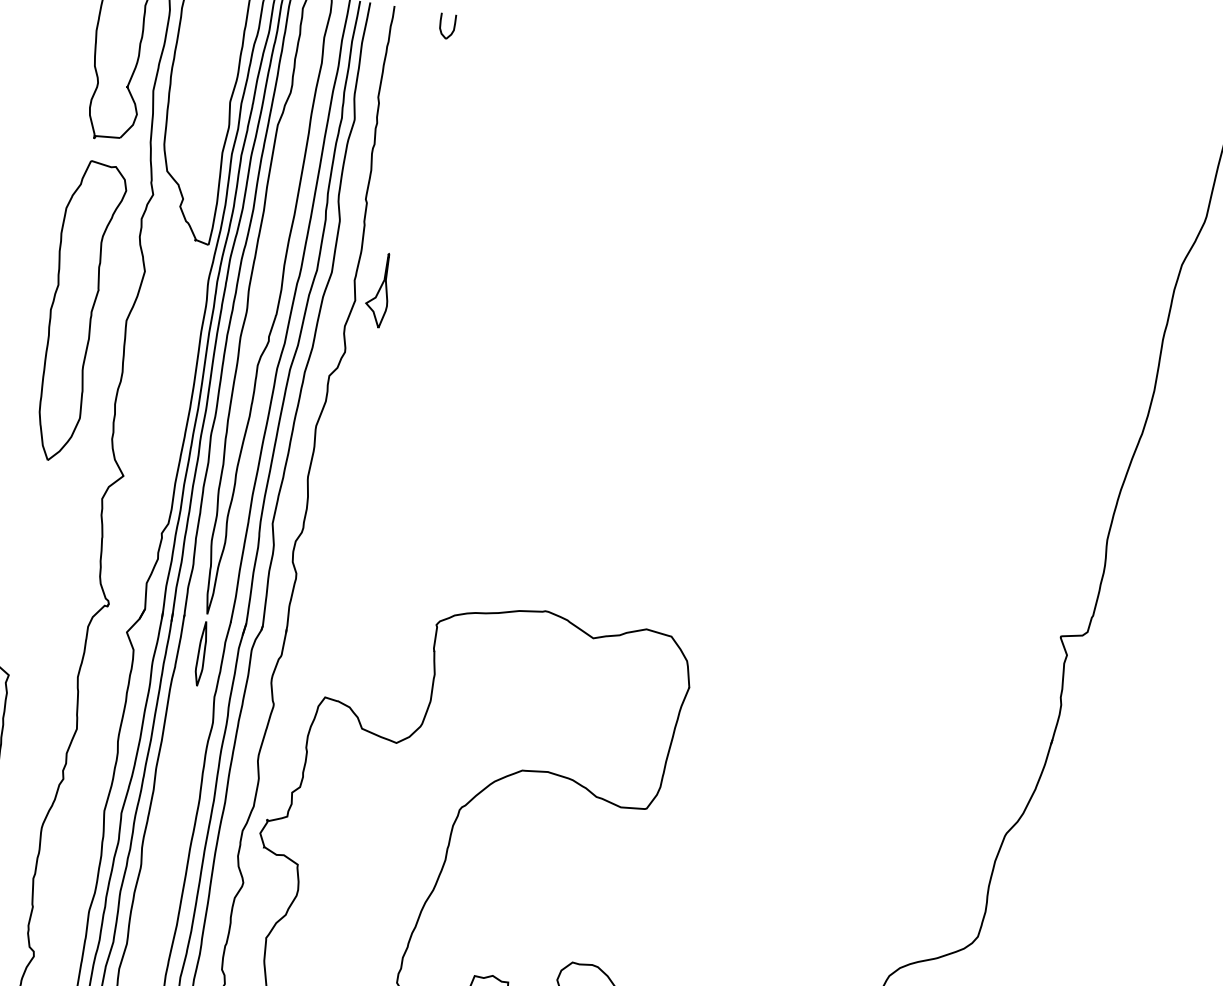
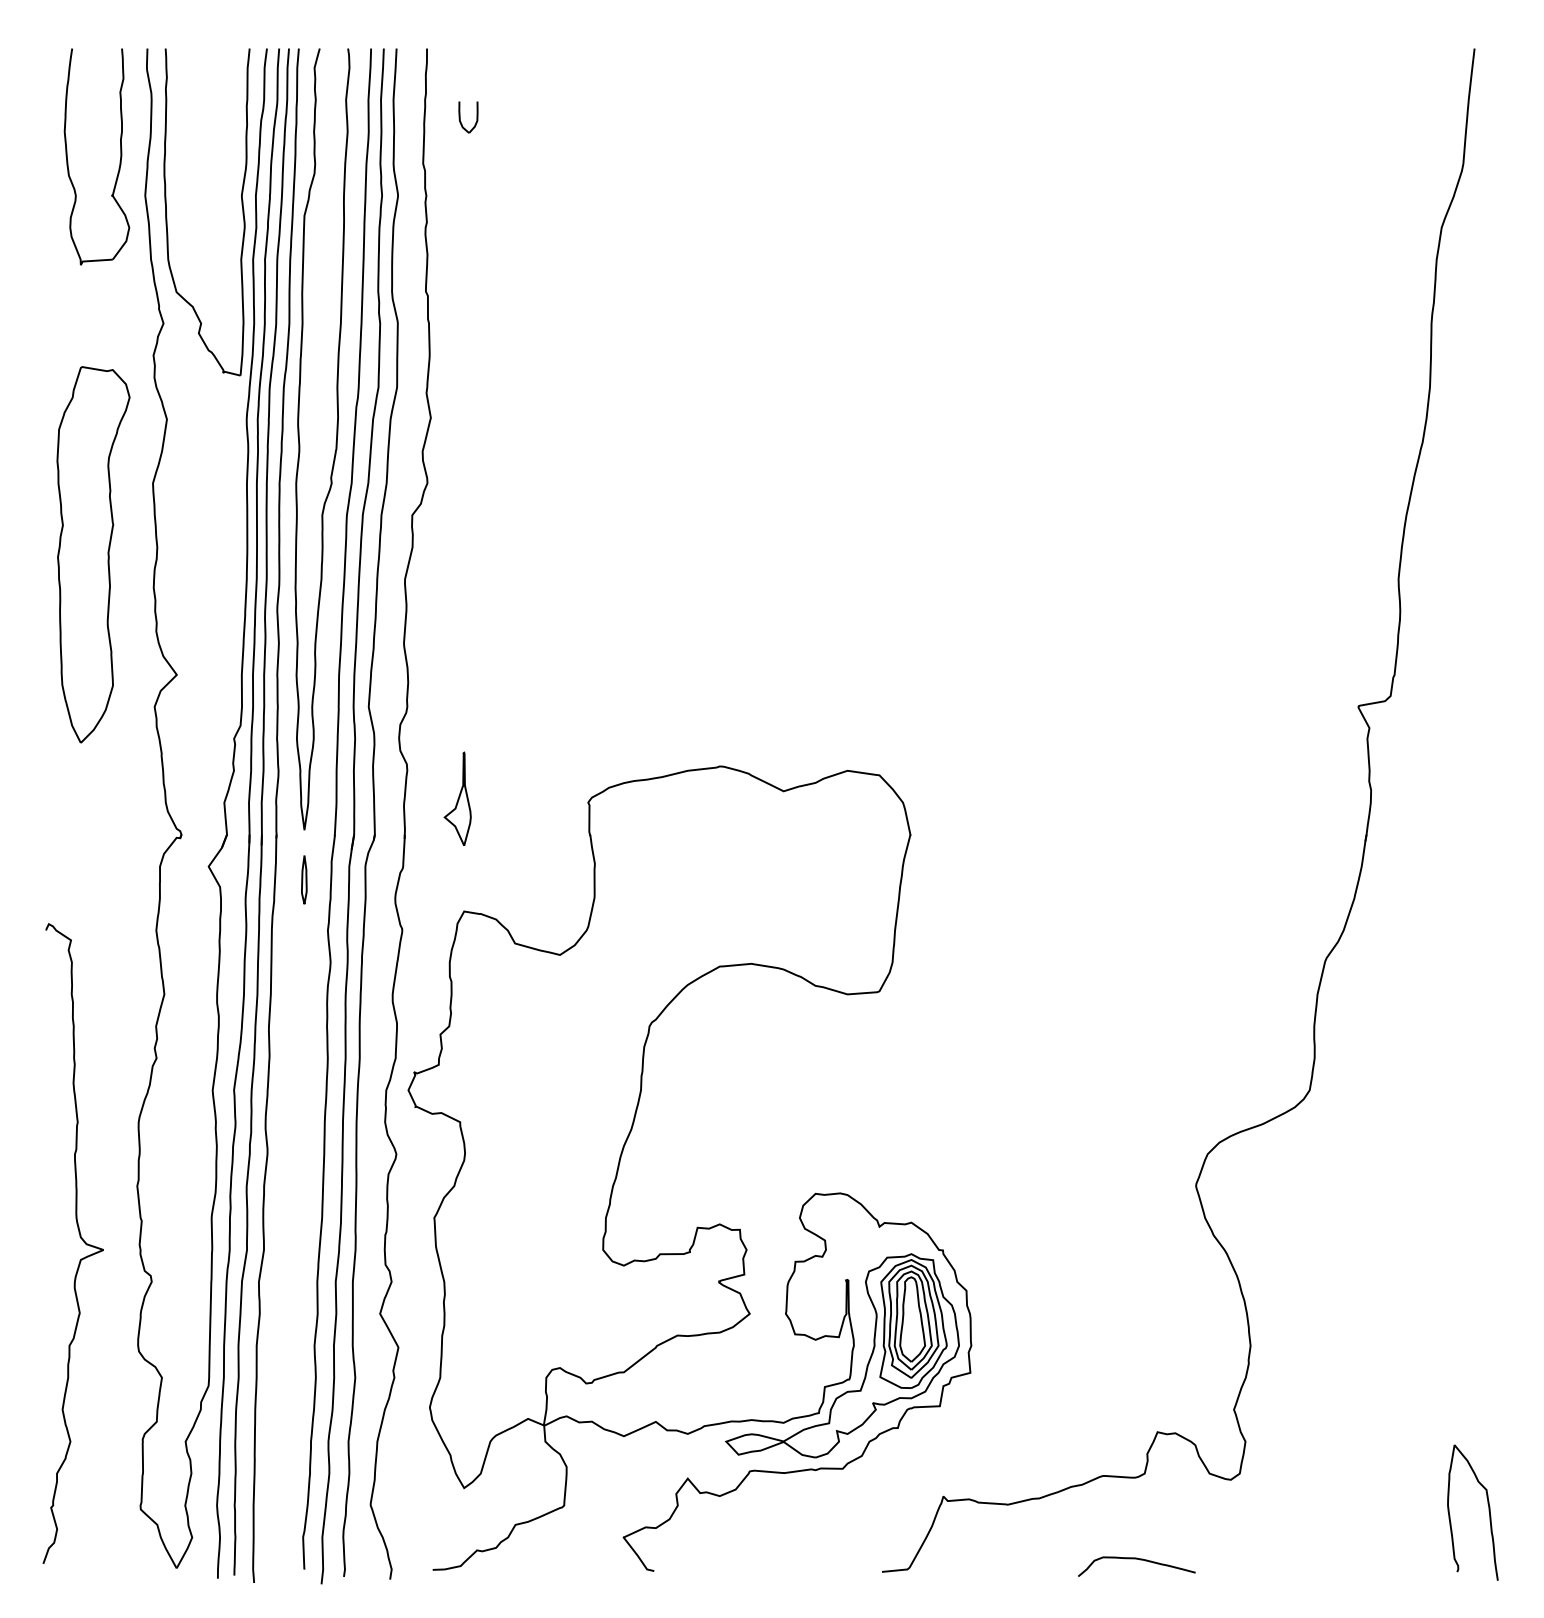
part: (440, 25) -> (460, 117), moved
part: (378, 289) -> (457, 798), moved
part: (79, 311) -> (93, 554), moved
part: (201, 653) -> (304, 879), size x0.6

